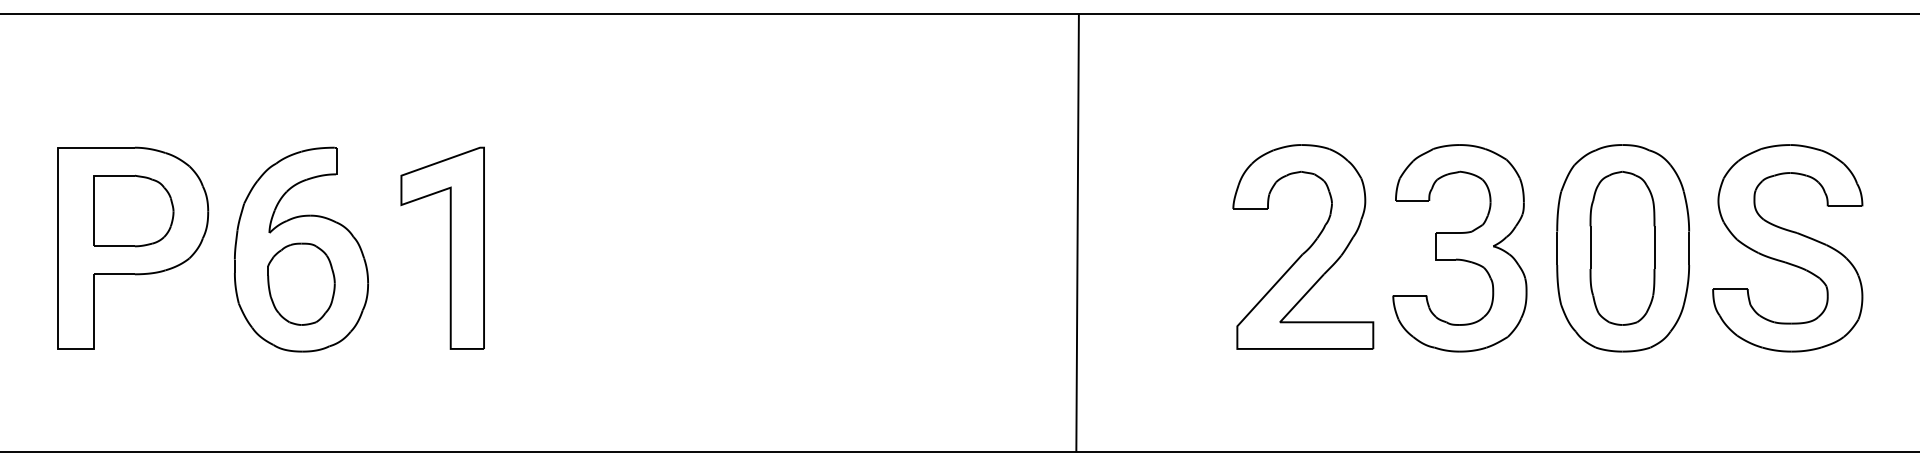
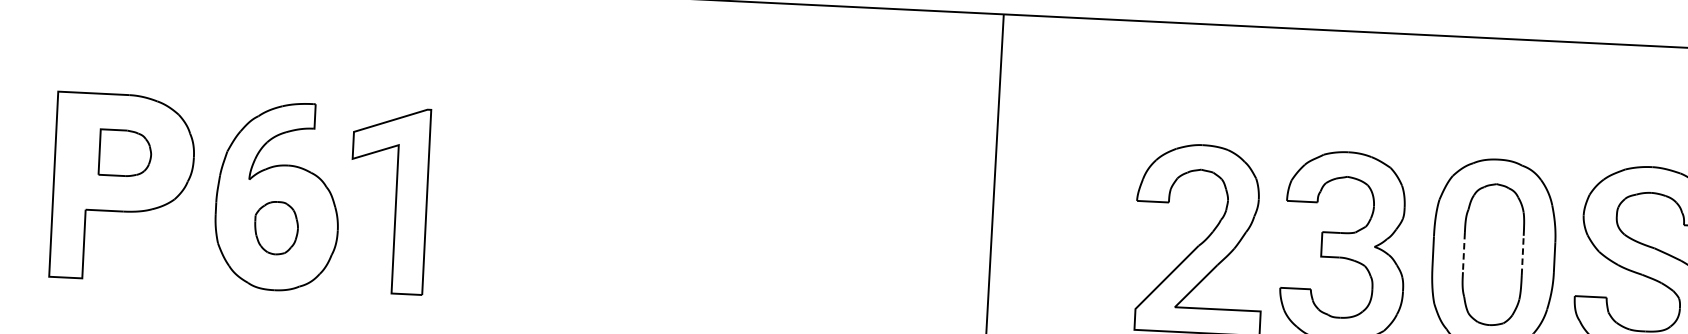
part: (133, 210) -> (125, 152), size x0.7
part: (449, 247) -> (394, 200), moved
line: (1654, 247) -> (1522, 255), solid -> dashed
line: (1590, 248) -> (1463, 253), solid -> dashed
part: (301, 283) -> (276, 227), size x0.7

